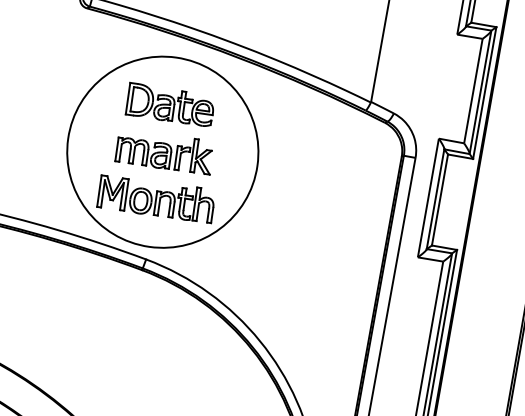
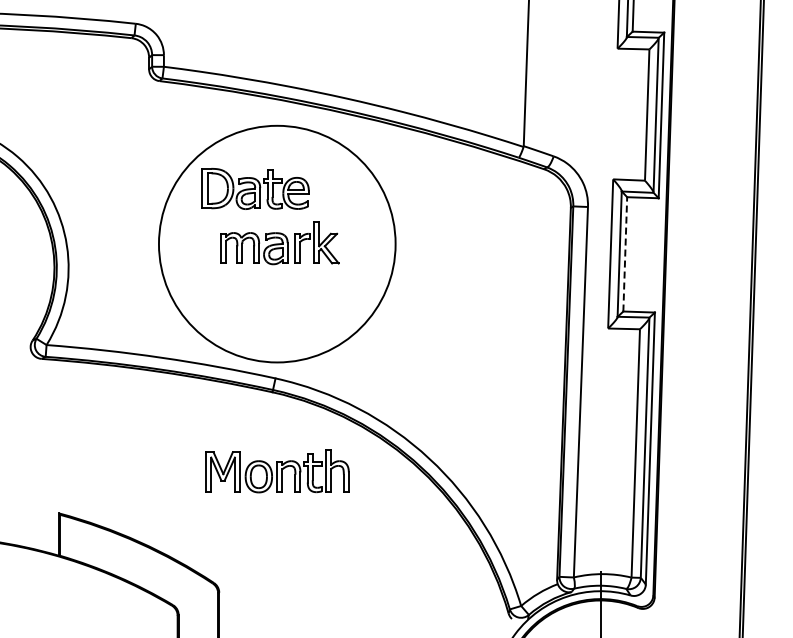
part: (170, 104) -> (255, 188), moved
part: (156, 198) -> (277, 471), moved
line: (440, 199) -> (625, 253), solid -> dashed

